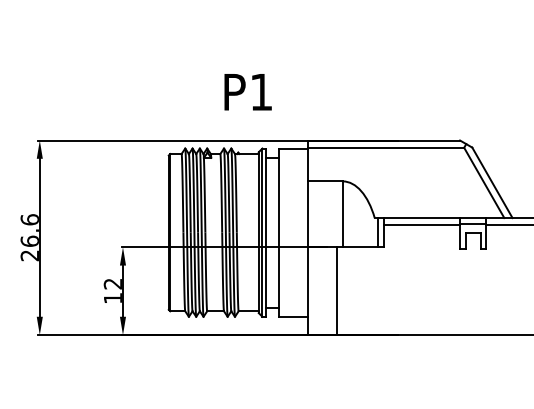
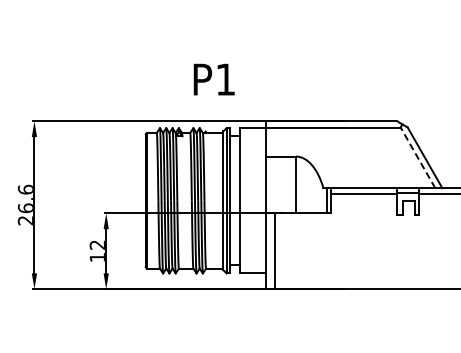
line: (483, 182) -> (417, 157), solid -> dashed
line: (336, 291) -> (274, 251), moved

